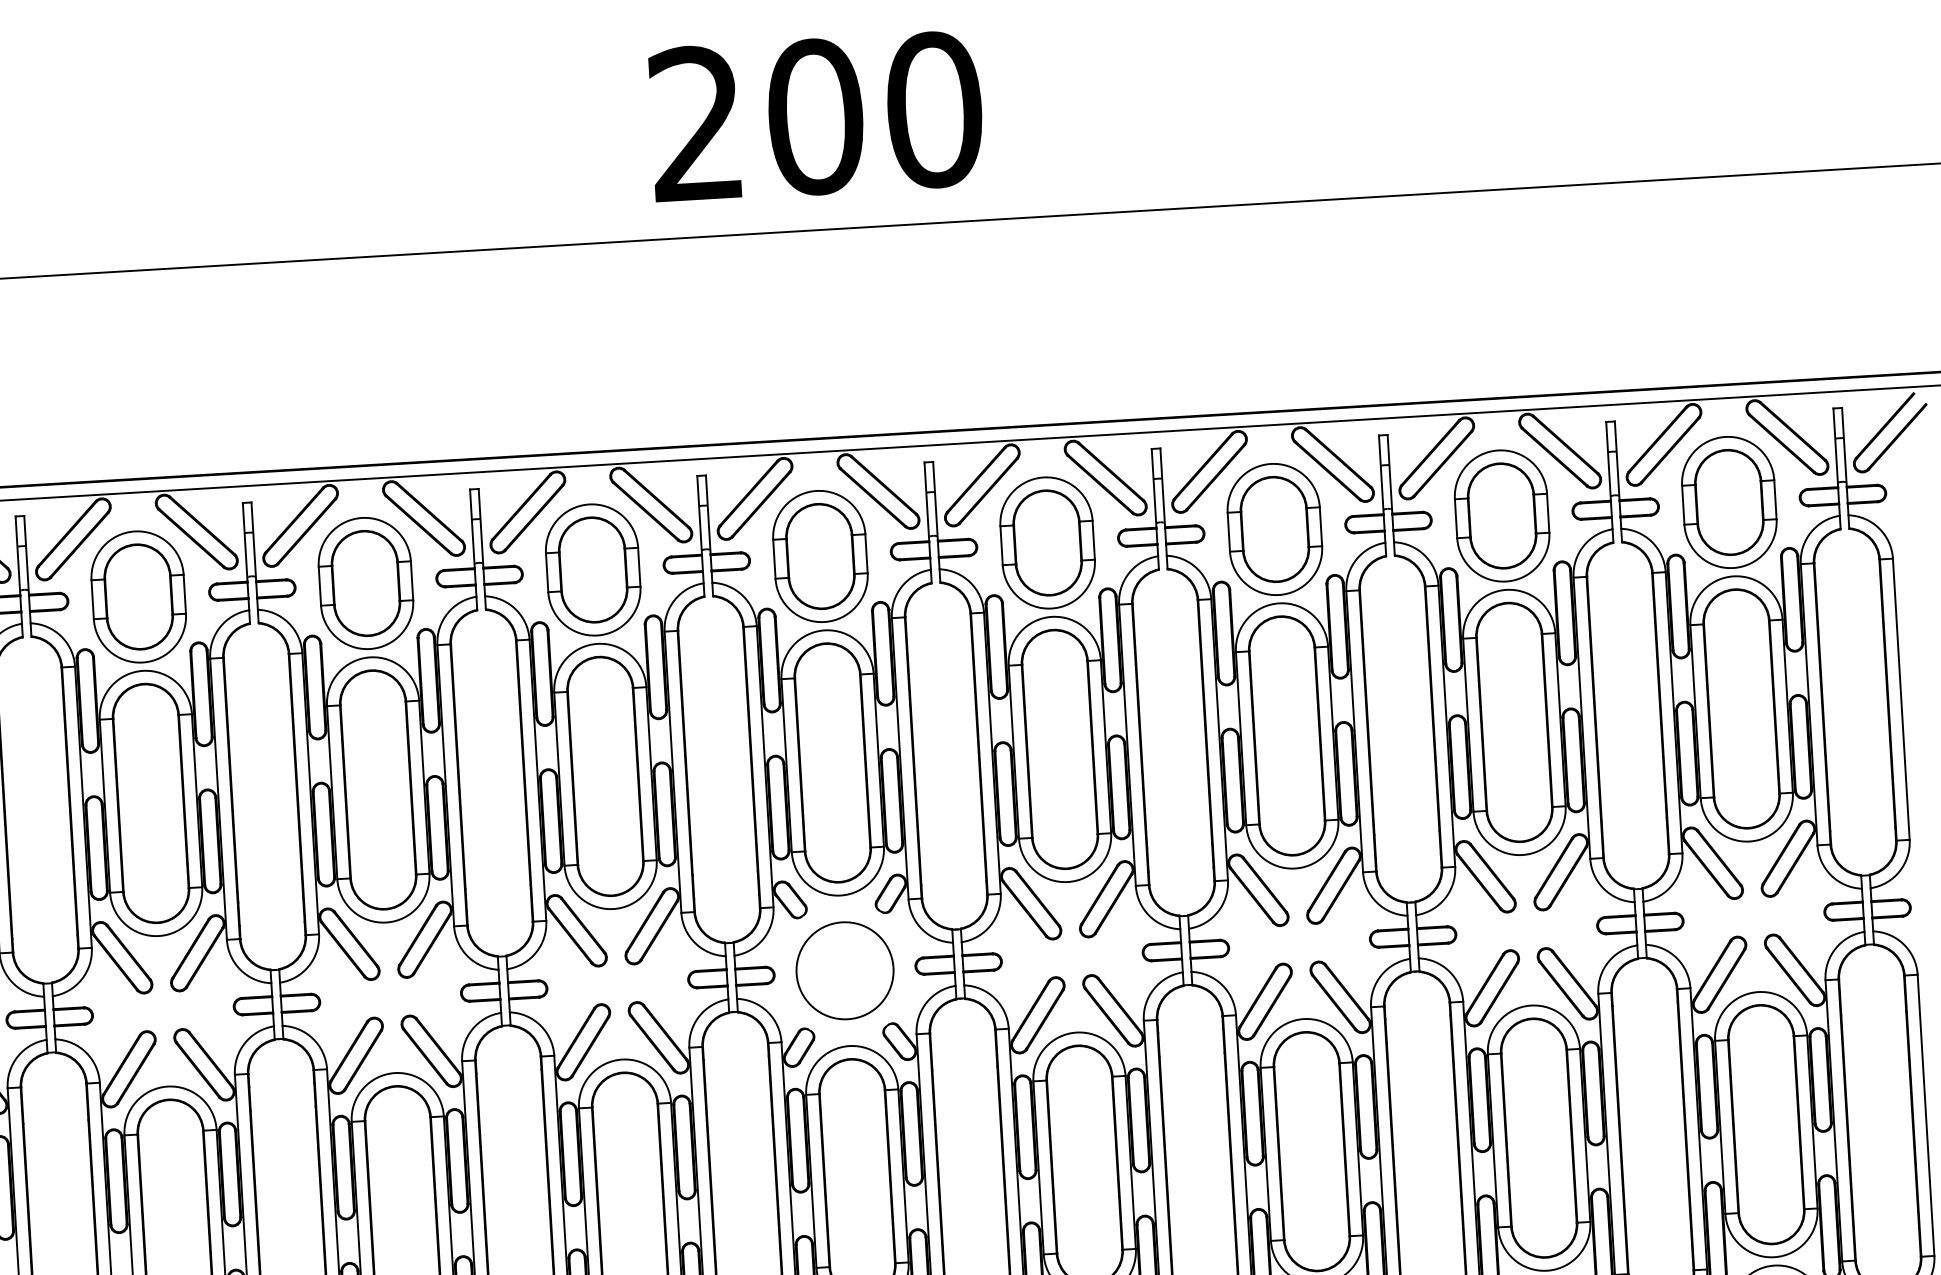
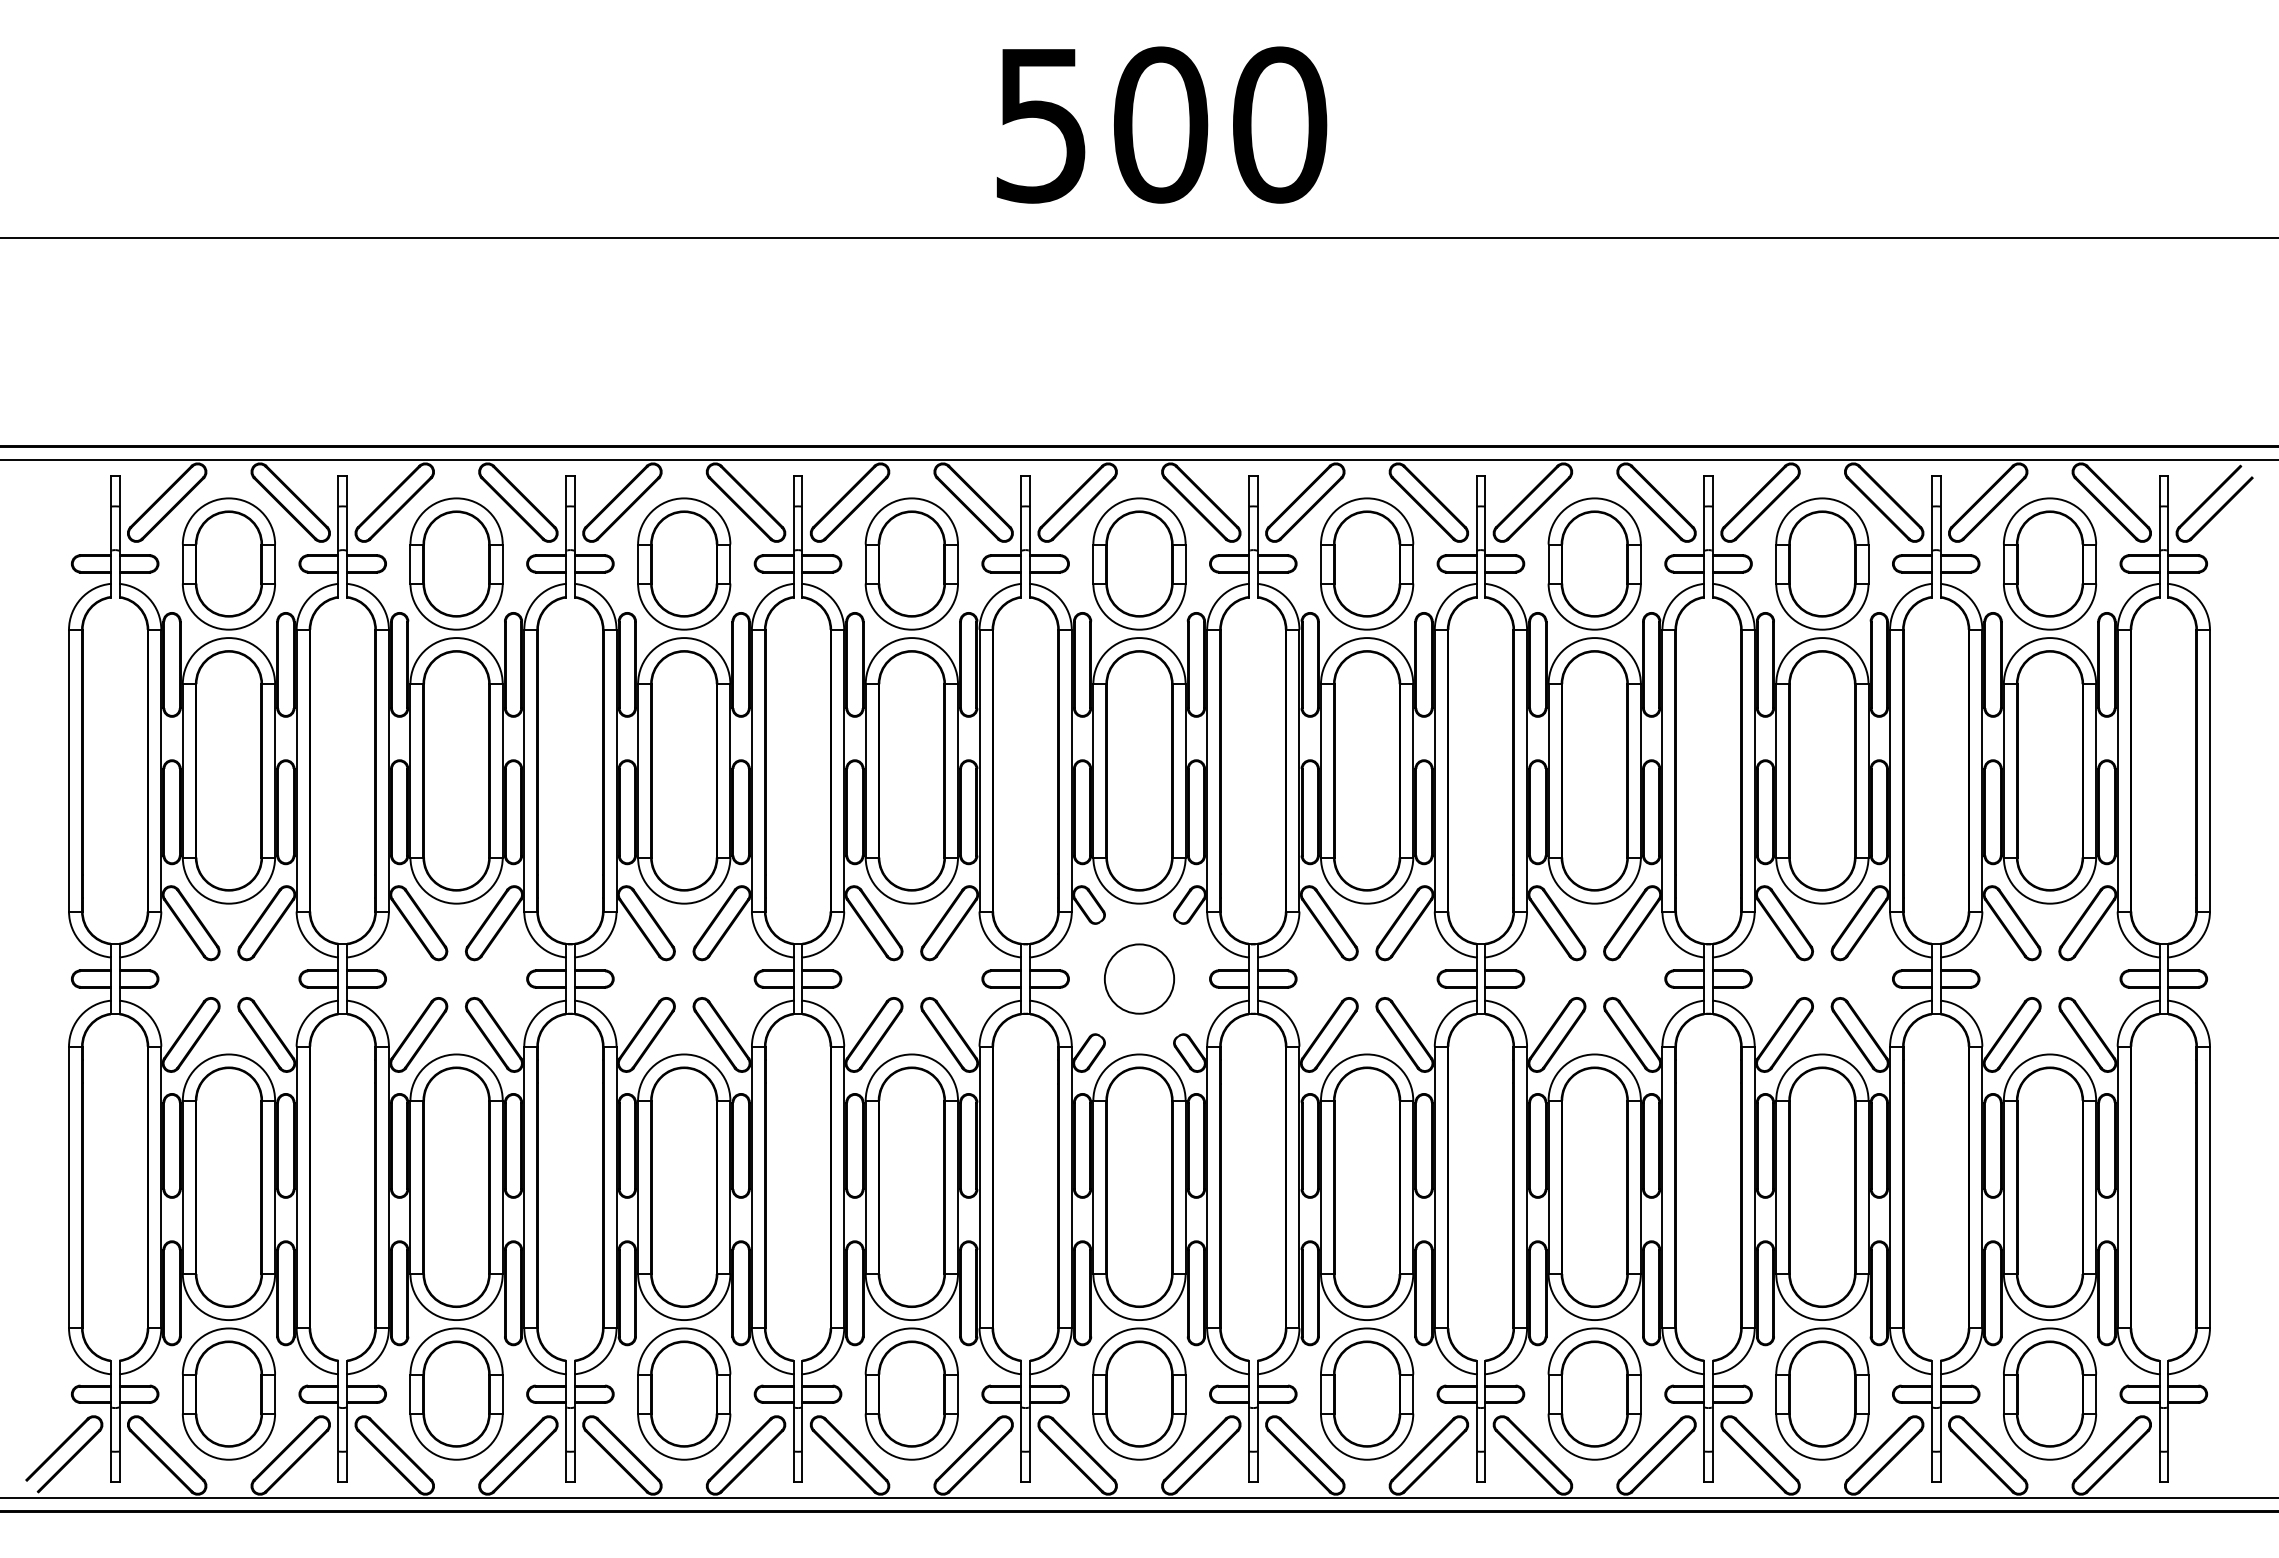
text: (695, 123) -> (1040, 124), 200 -> 500
circle: (845, 970) -> (1139, 978), size x0.71

